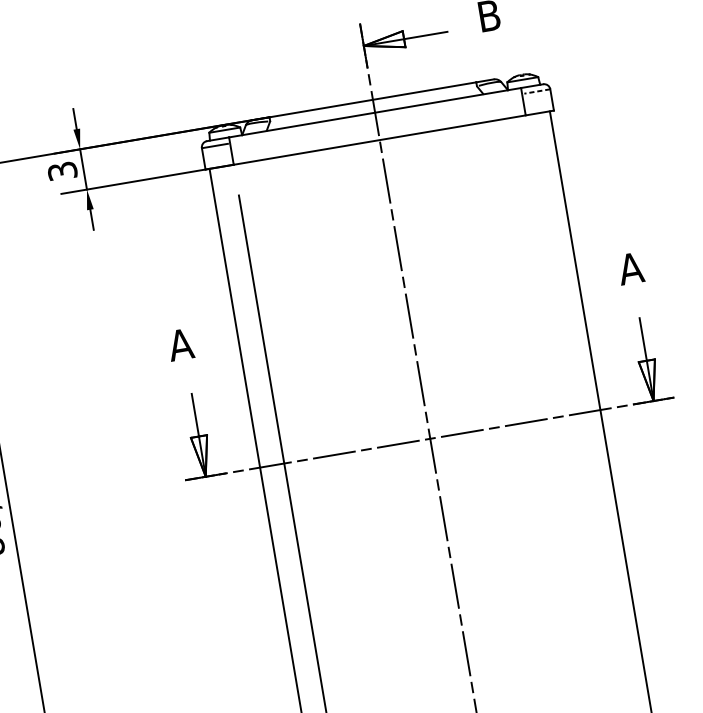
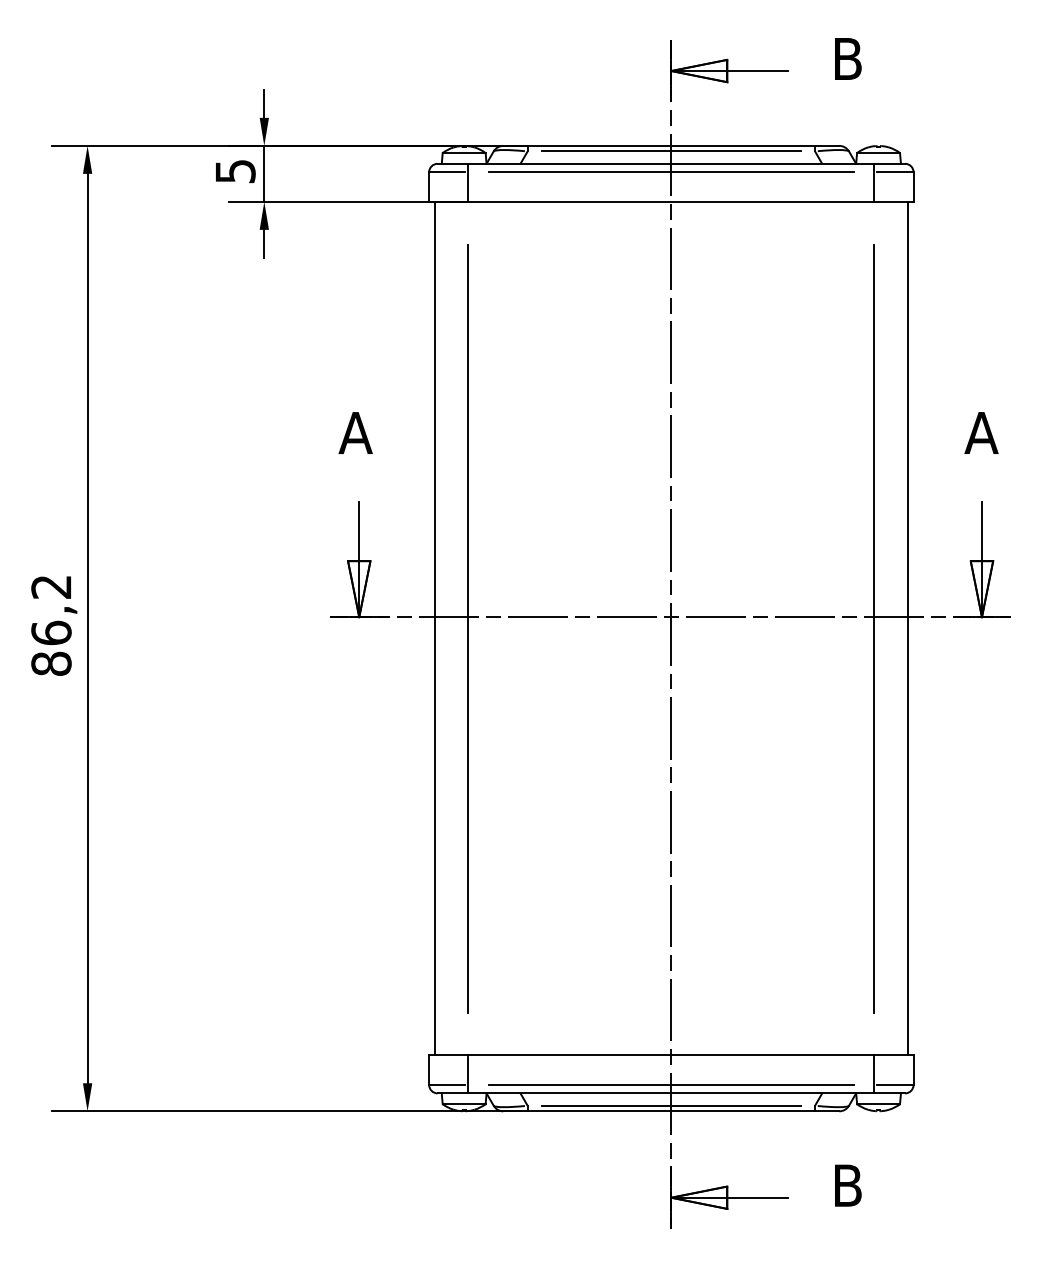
line: (537, 91) -> (895, 172), dashed -> solid
line: (373, 103) -> (671, 151), added
line: (376, 118) -> (671, 172), added
text: (62, 171) -> (235, 171), 3 -> 5
line: (577, 422) -> (874, 628), added

